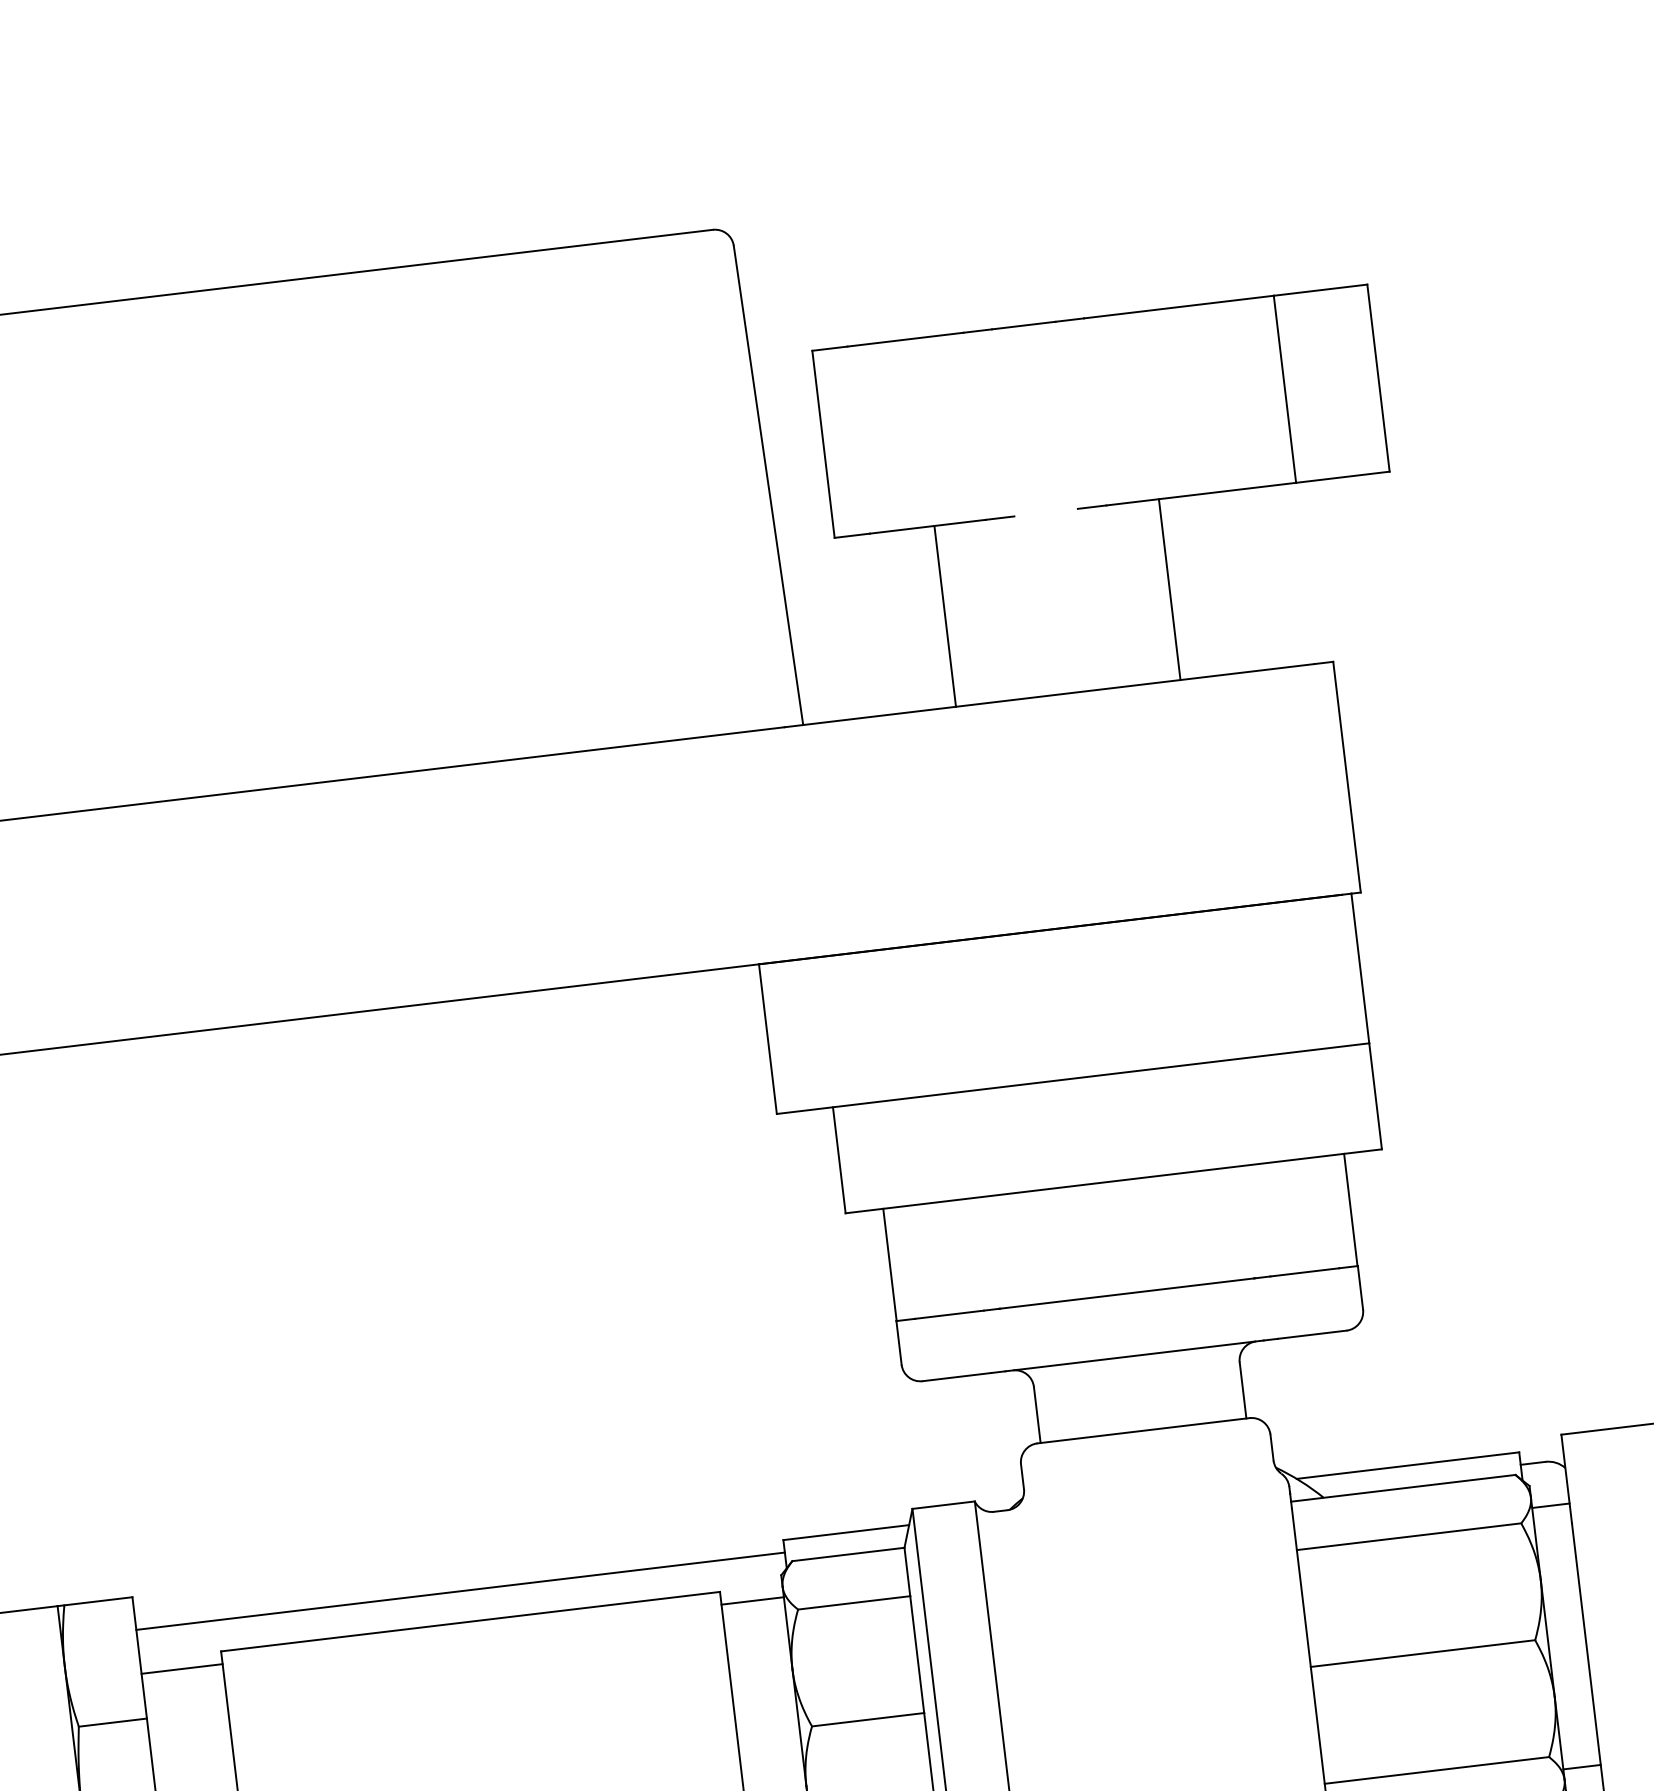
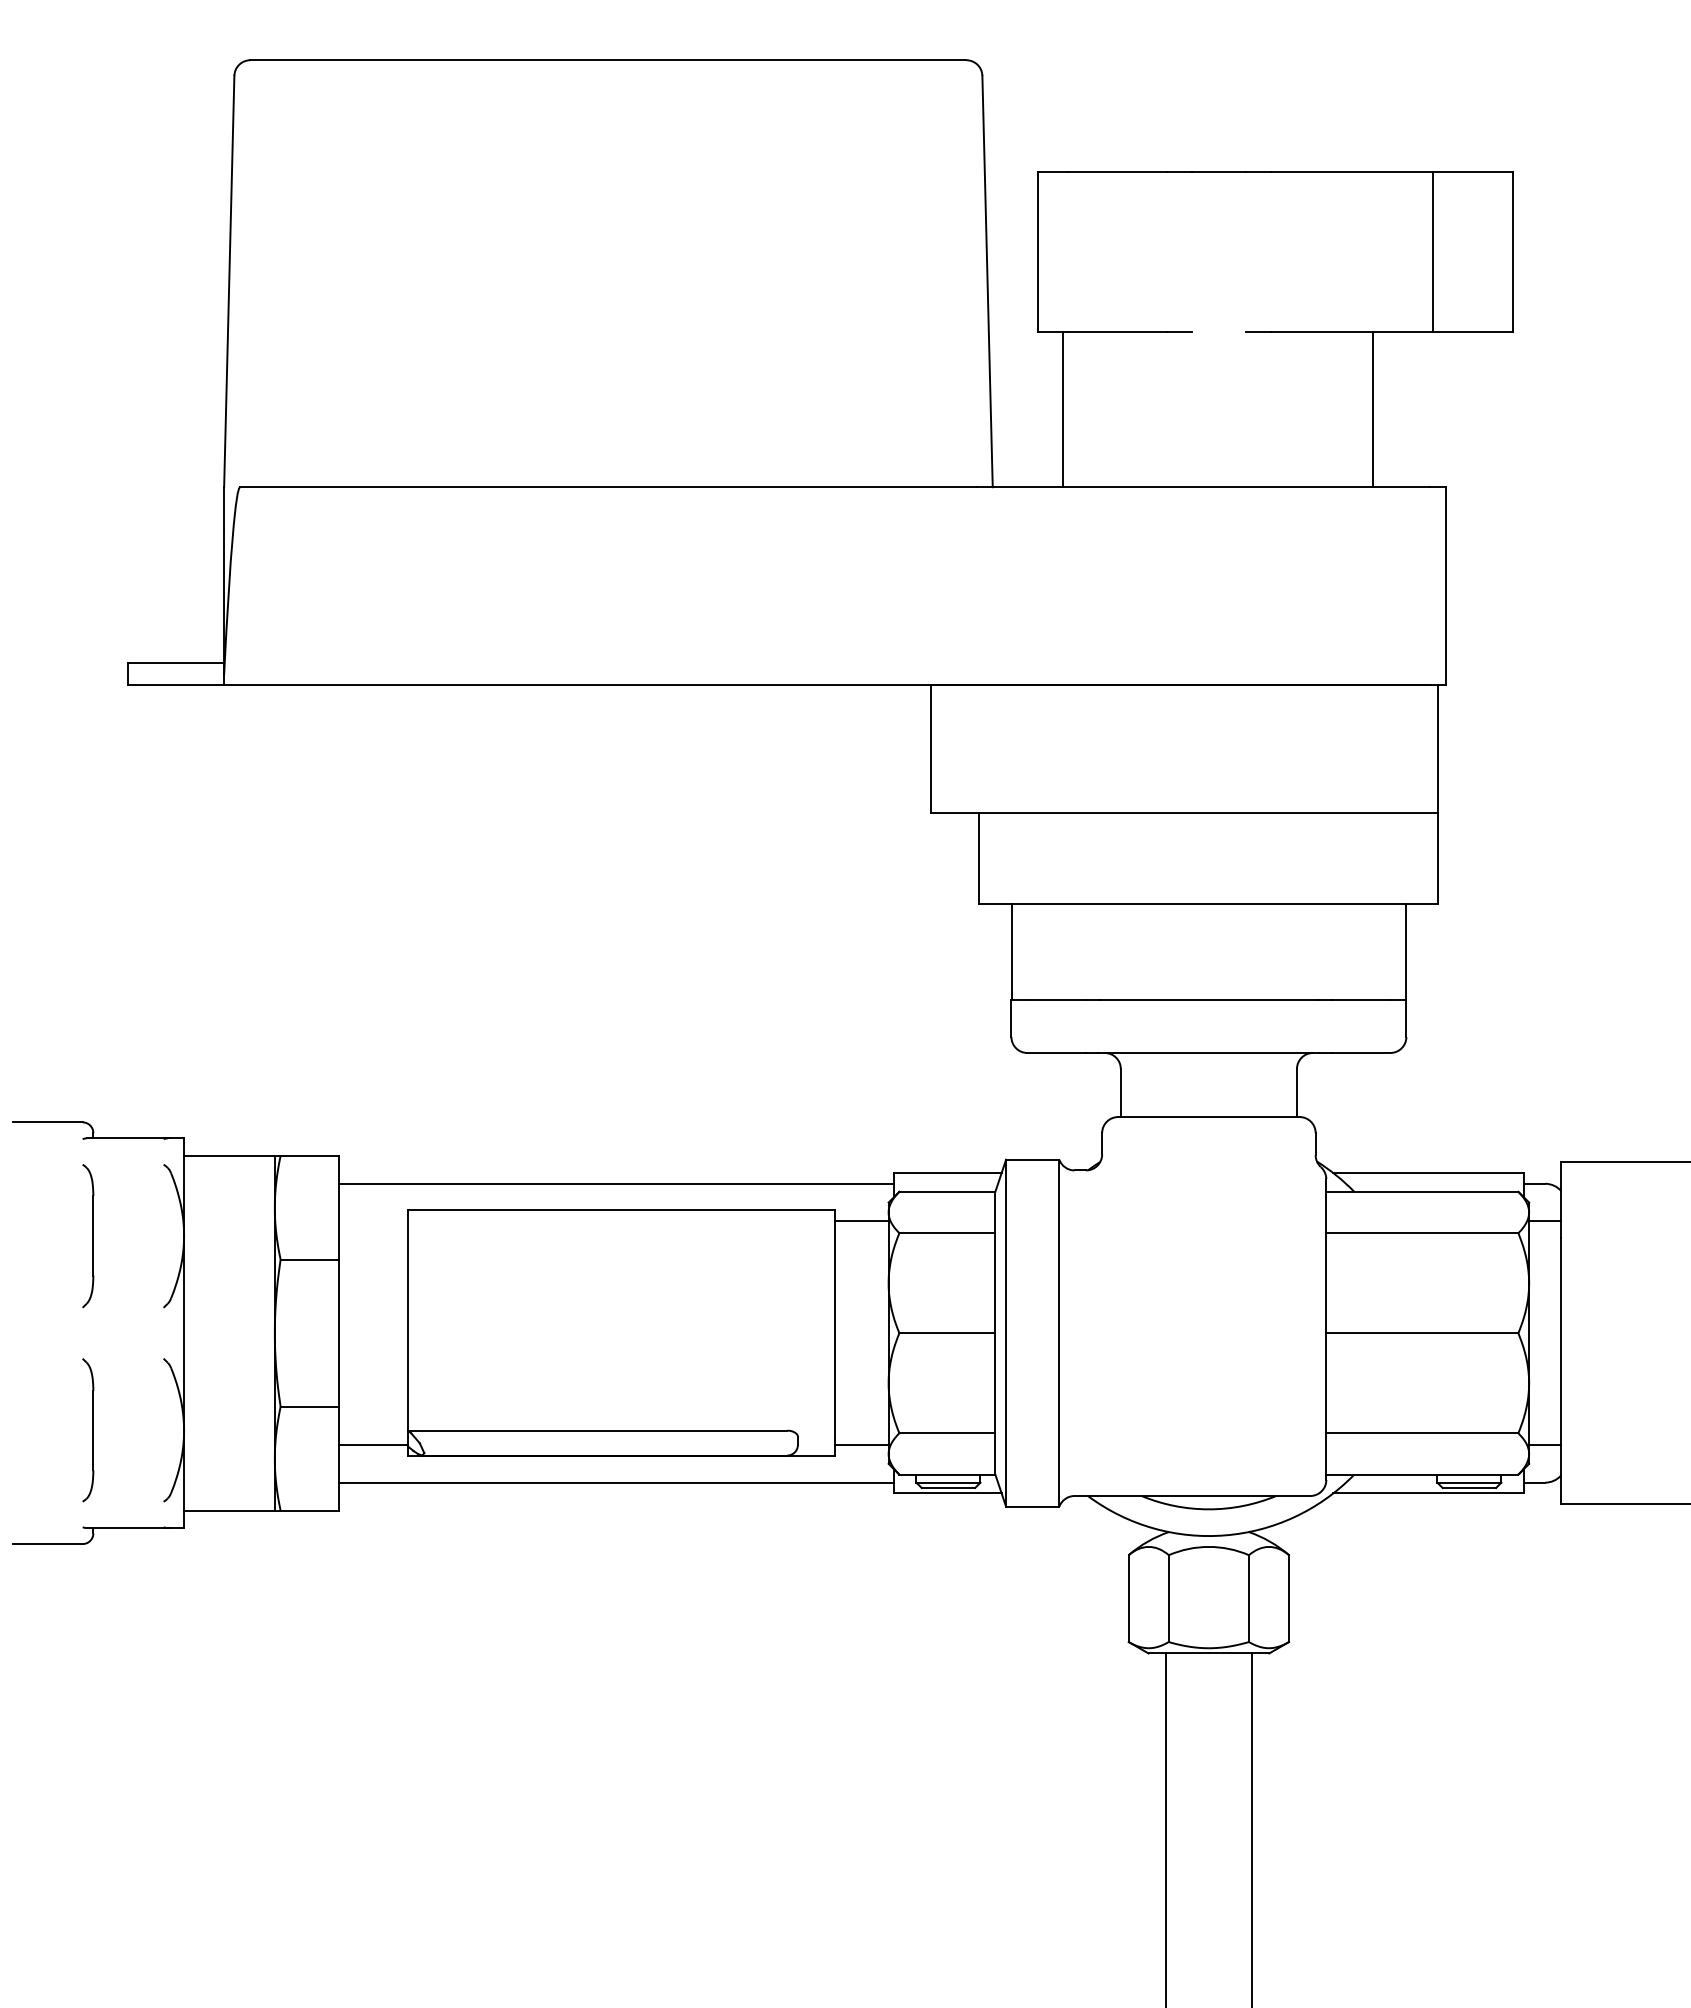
line: (1169, 589) -> (1372, 409), moved
line: (945, 615) -> (1062, 409), moved
line: (182, 1669) -> (373, 1221), removed

